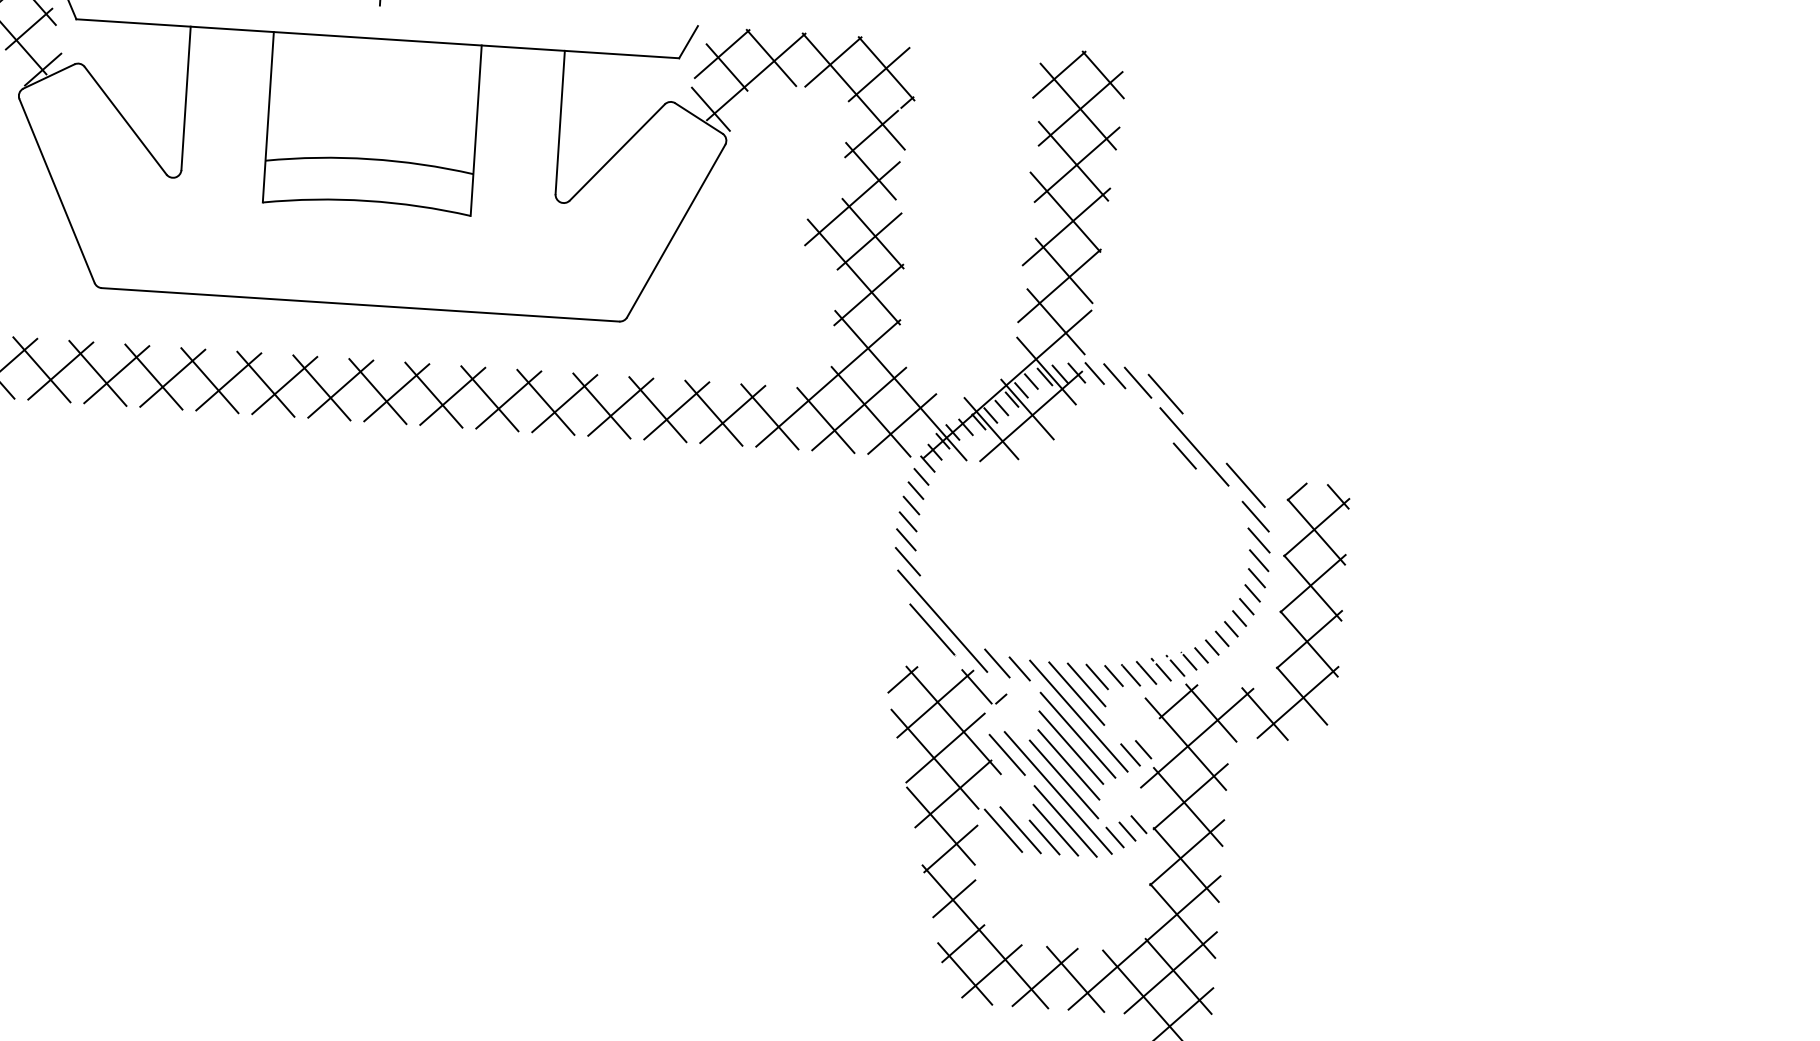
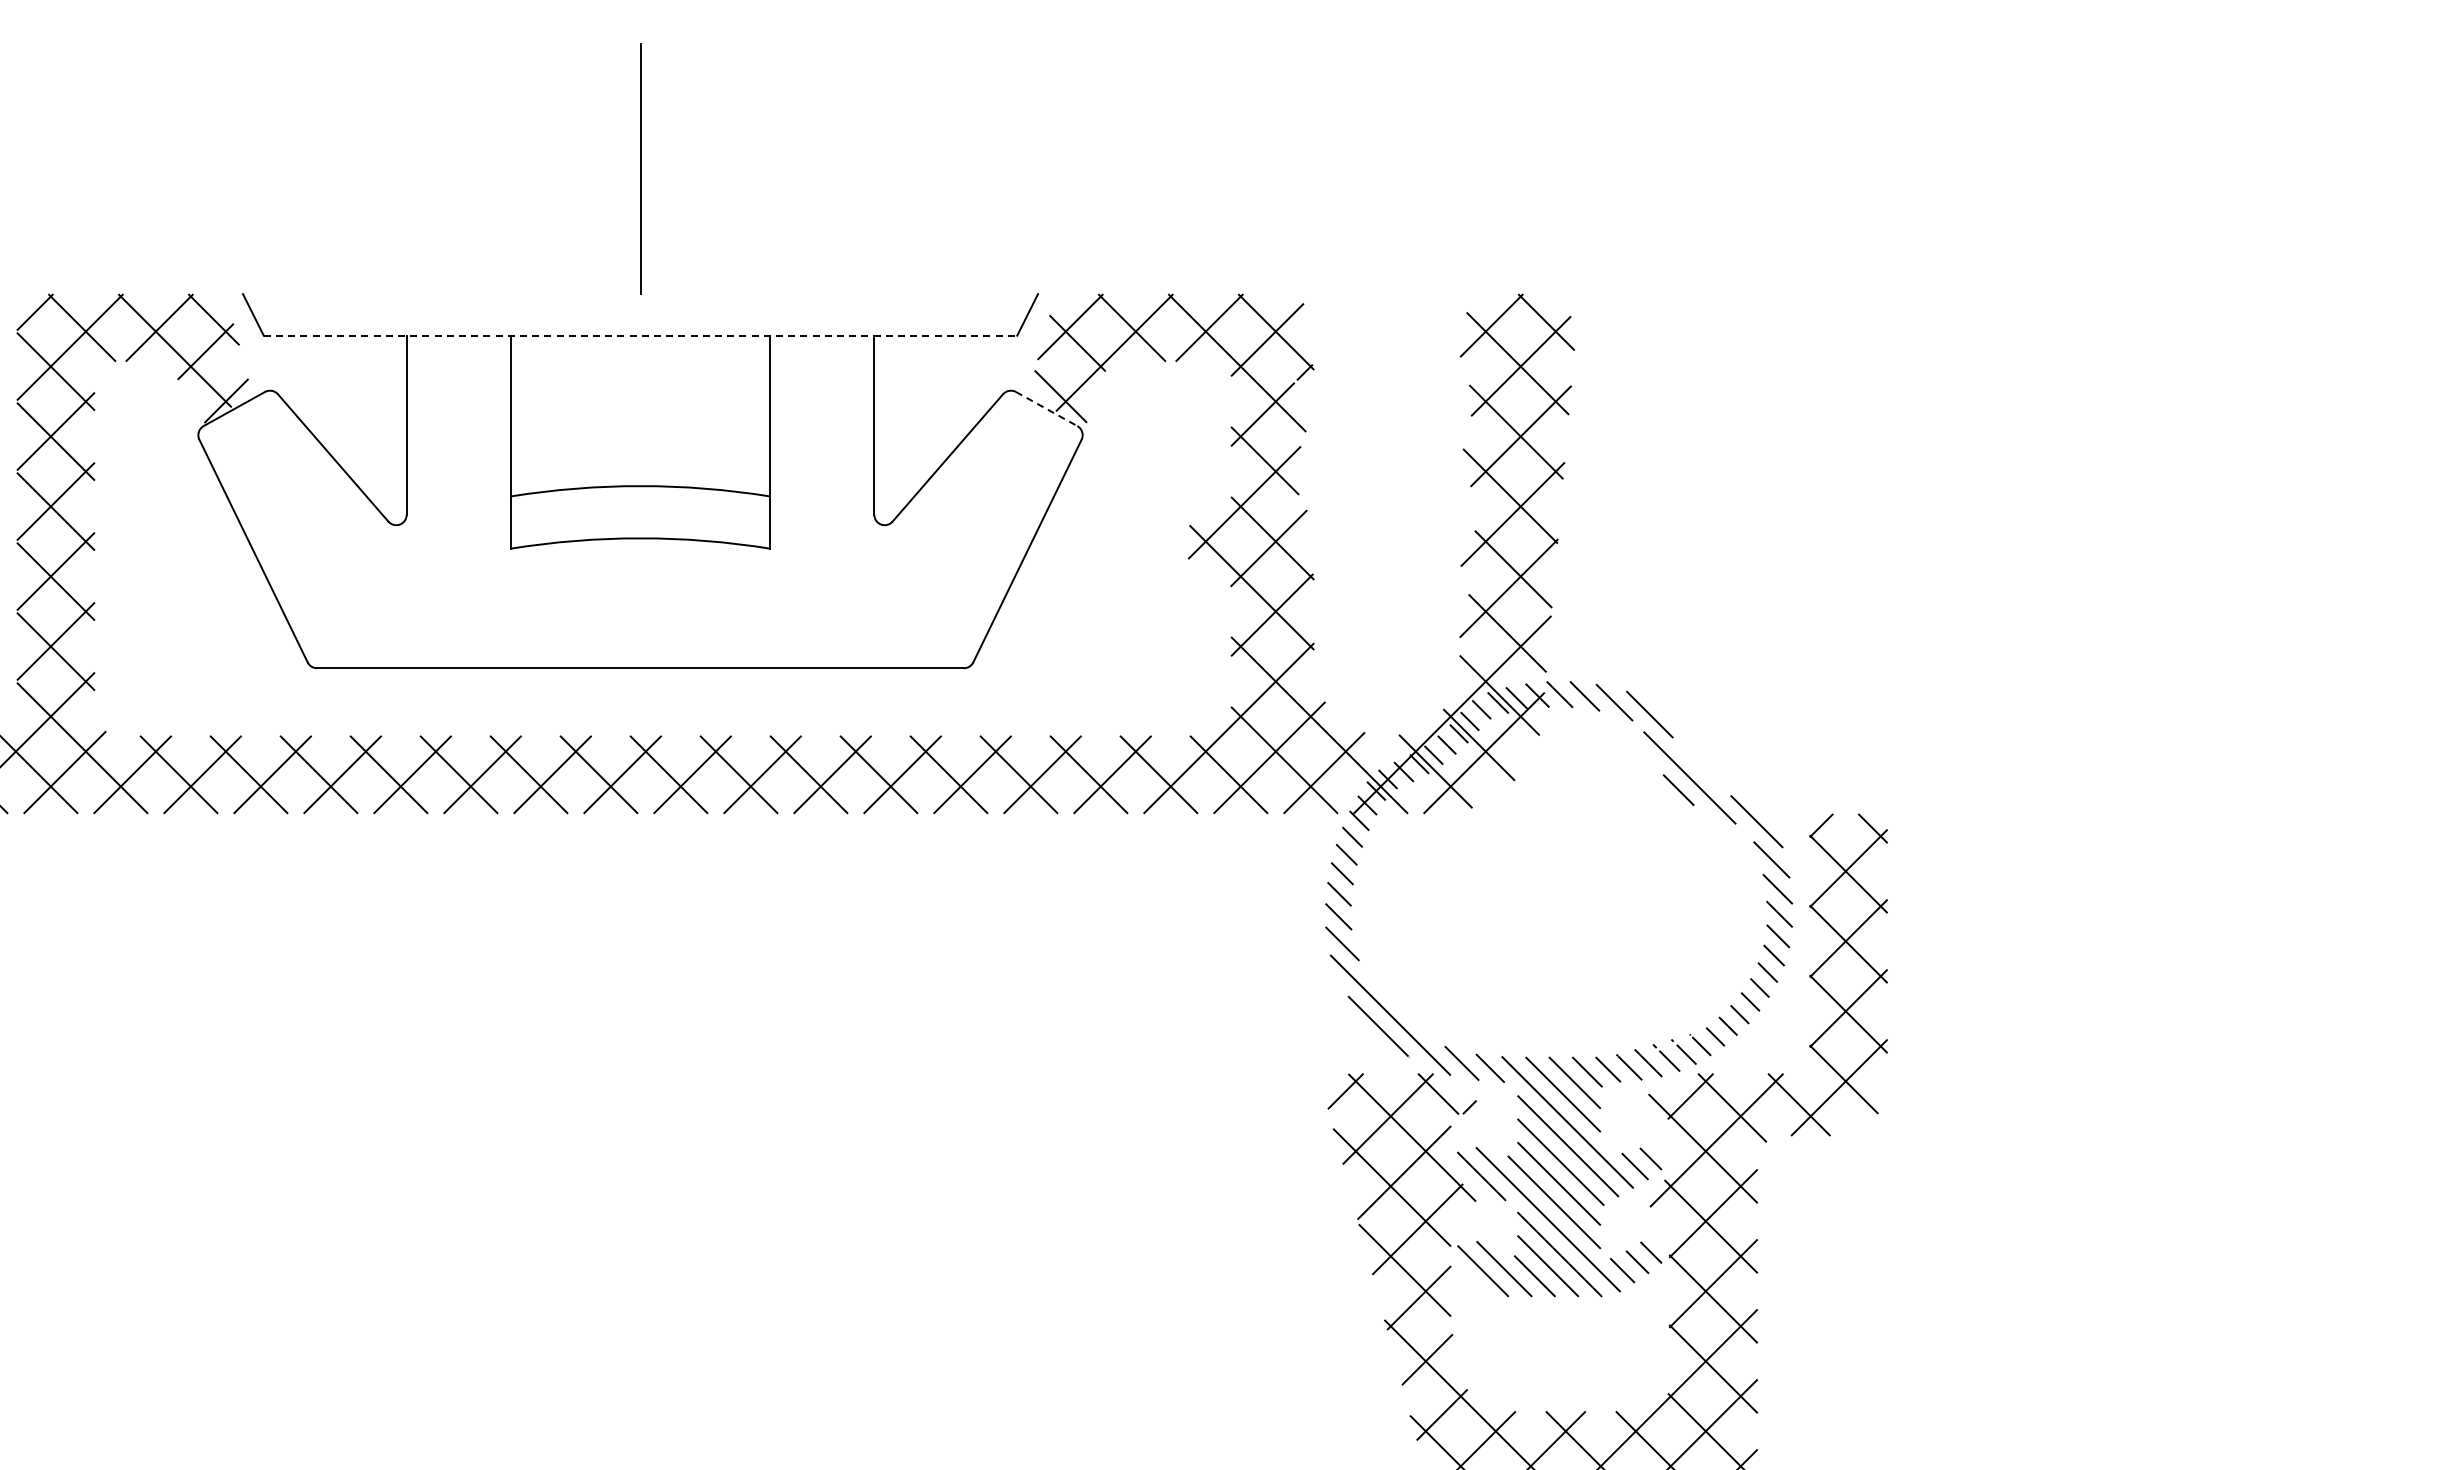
line: (377, 38) -> (640, 335), solid -> dashed
line: (699, 118) -> (1047, 409), solid -> dashed

